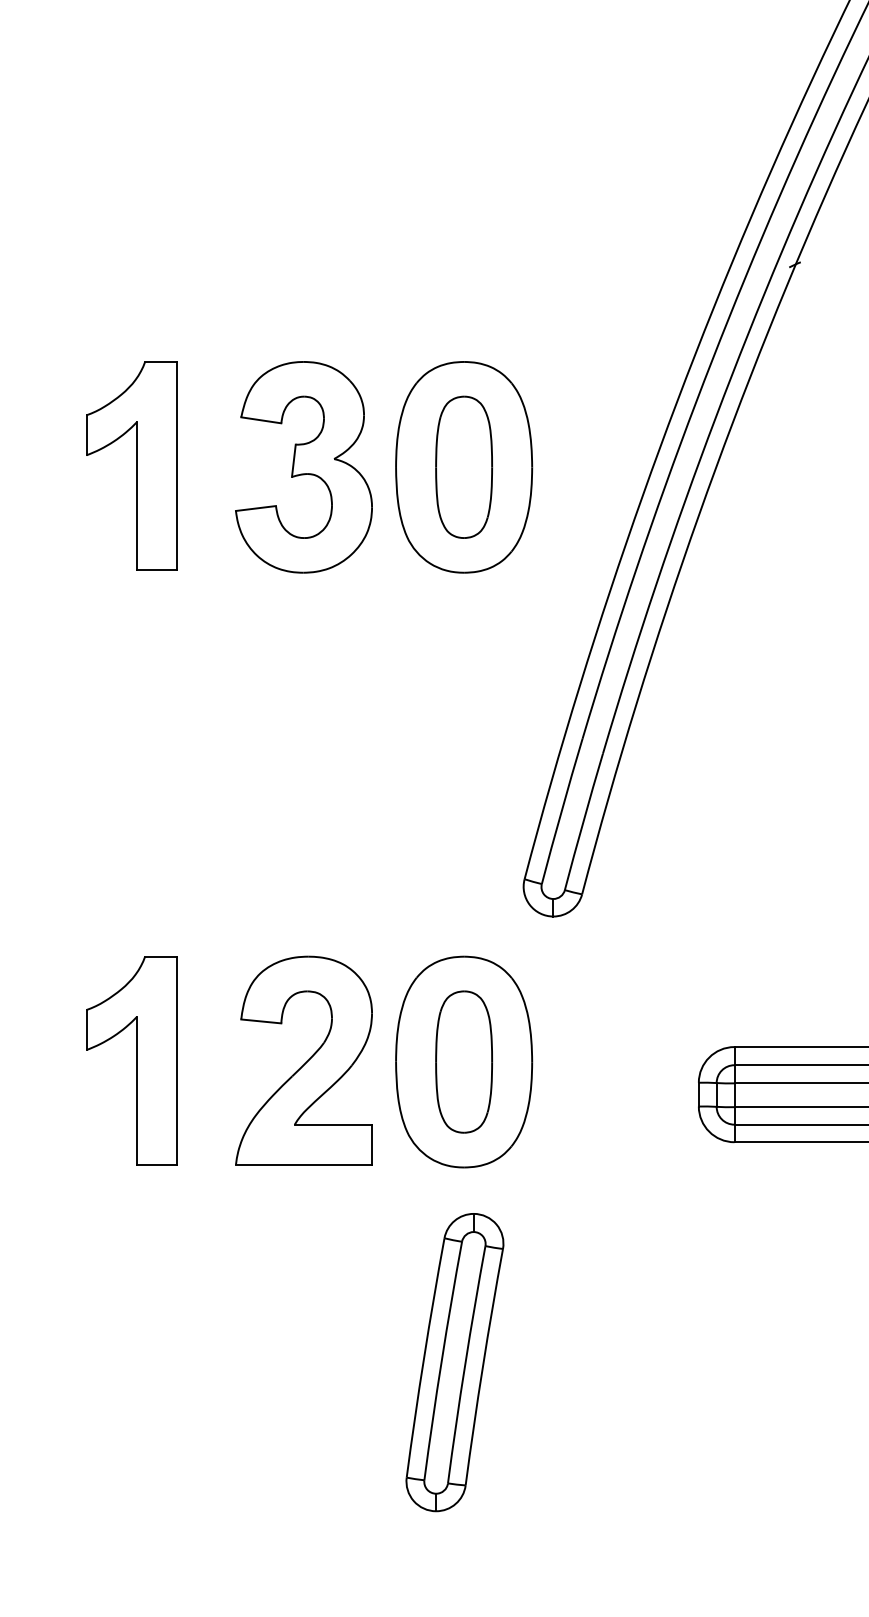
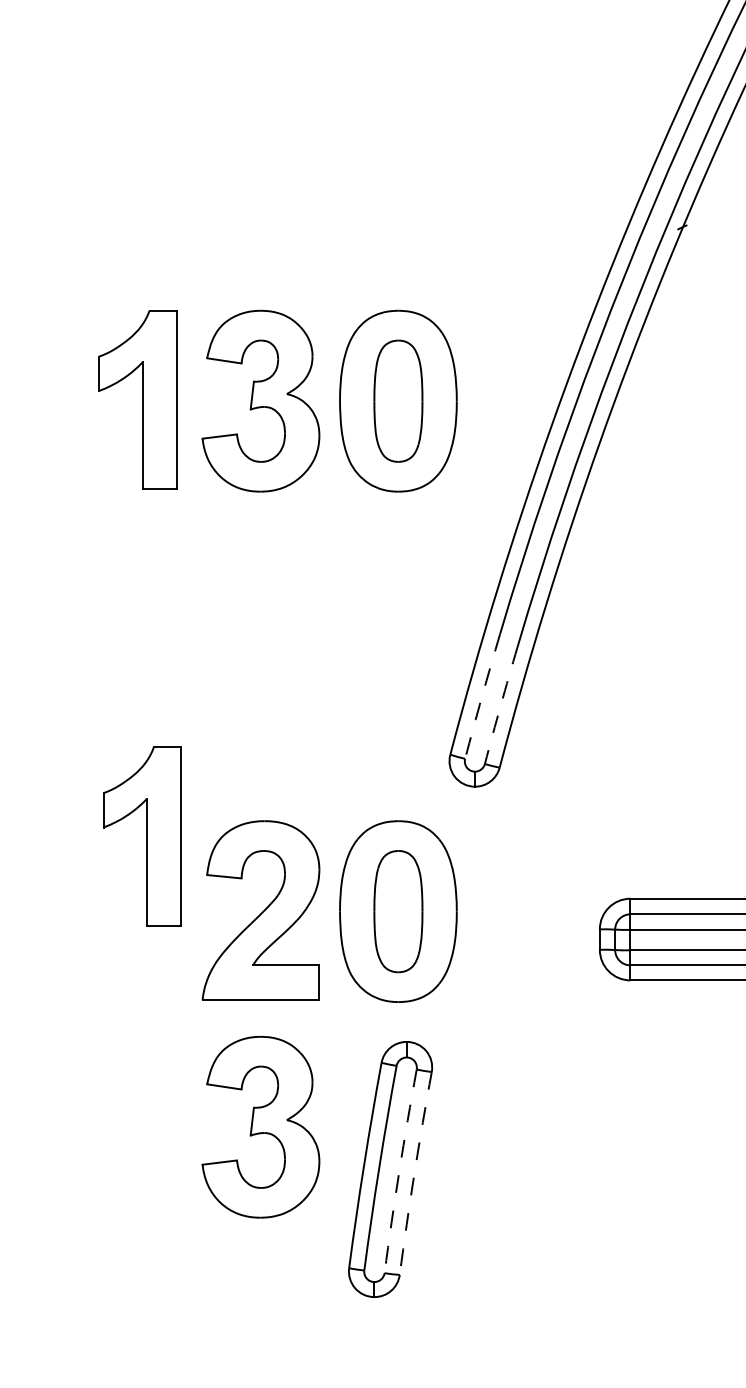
part: (131, 465) -> (137, 399), moved
arc: (561, 811) -> (481, 696), solid -> dashed
arc: (583, 821) -> (500, 705), solid -> dashed
part: (131, 1060) -> (142, 836), moved
part: (303, 1313) -> (260, 1127), added
arc: (465, 1364) -> (399, 1171), solid -> dashed
arc: (482, 1366) -> (414, 1172), solid -> dashed

